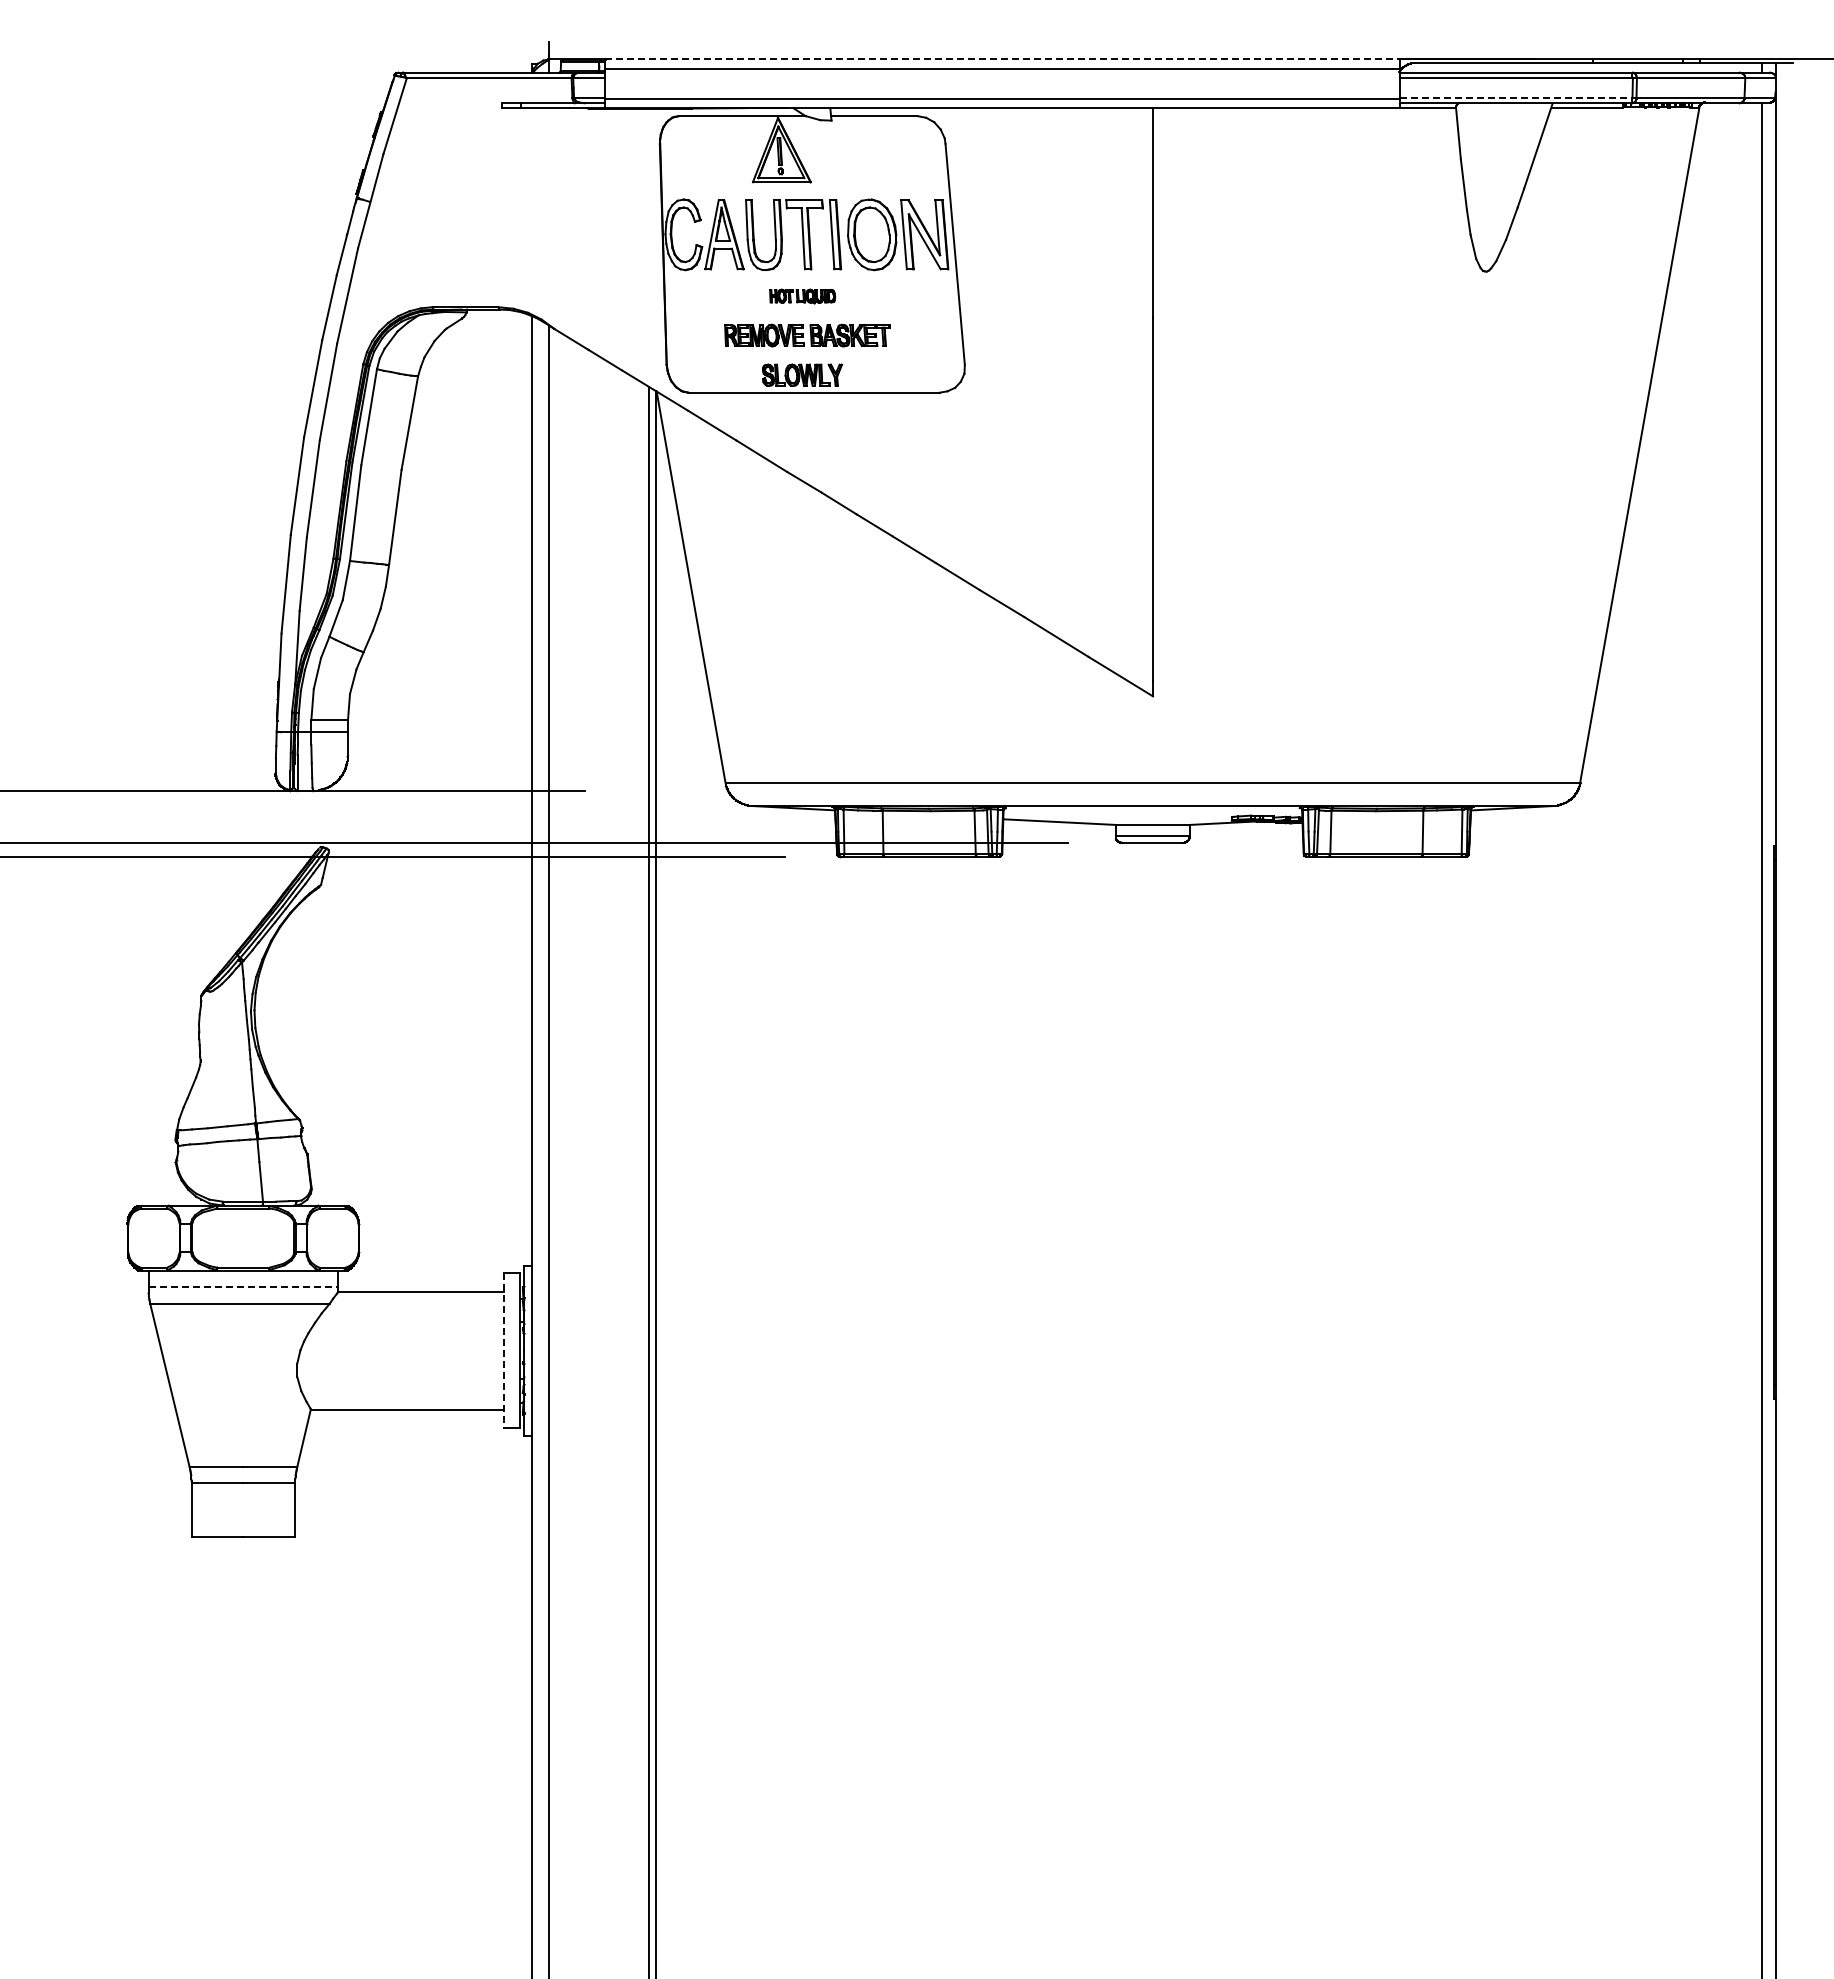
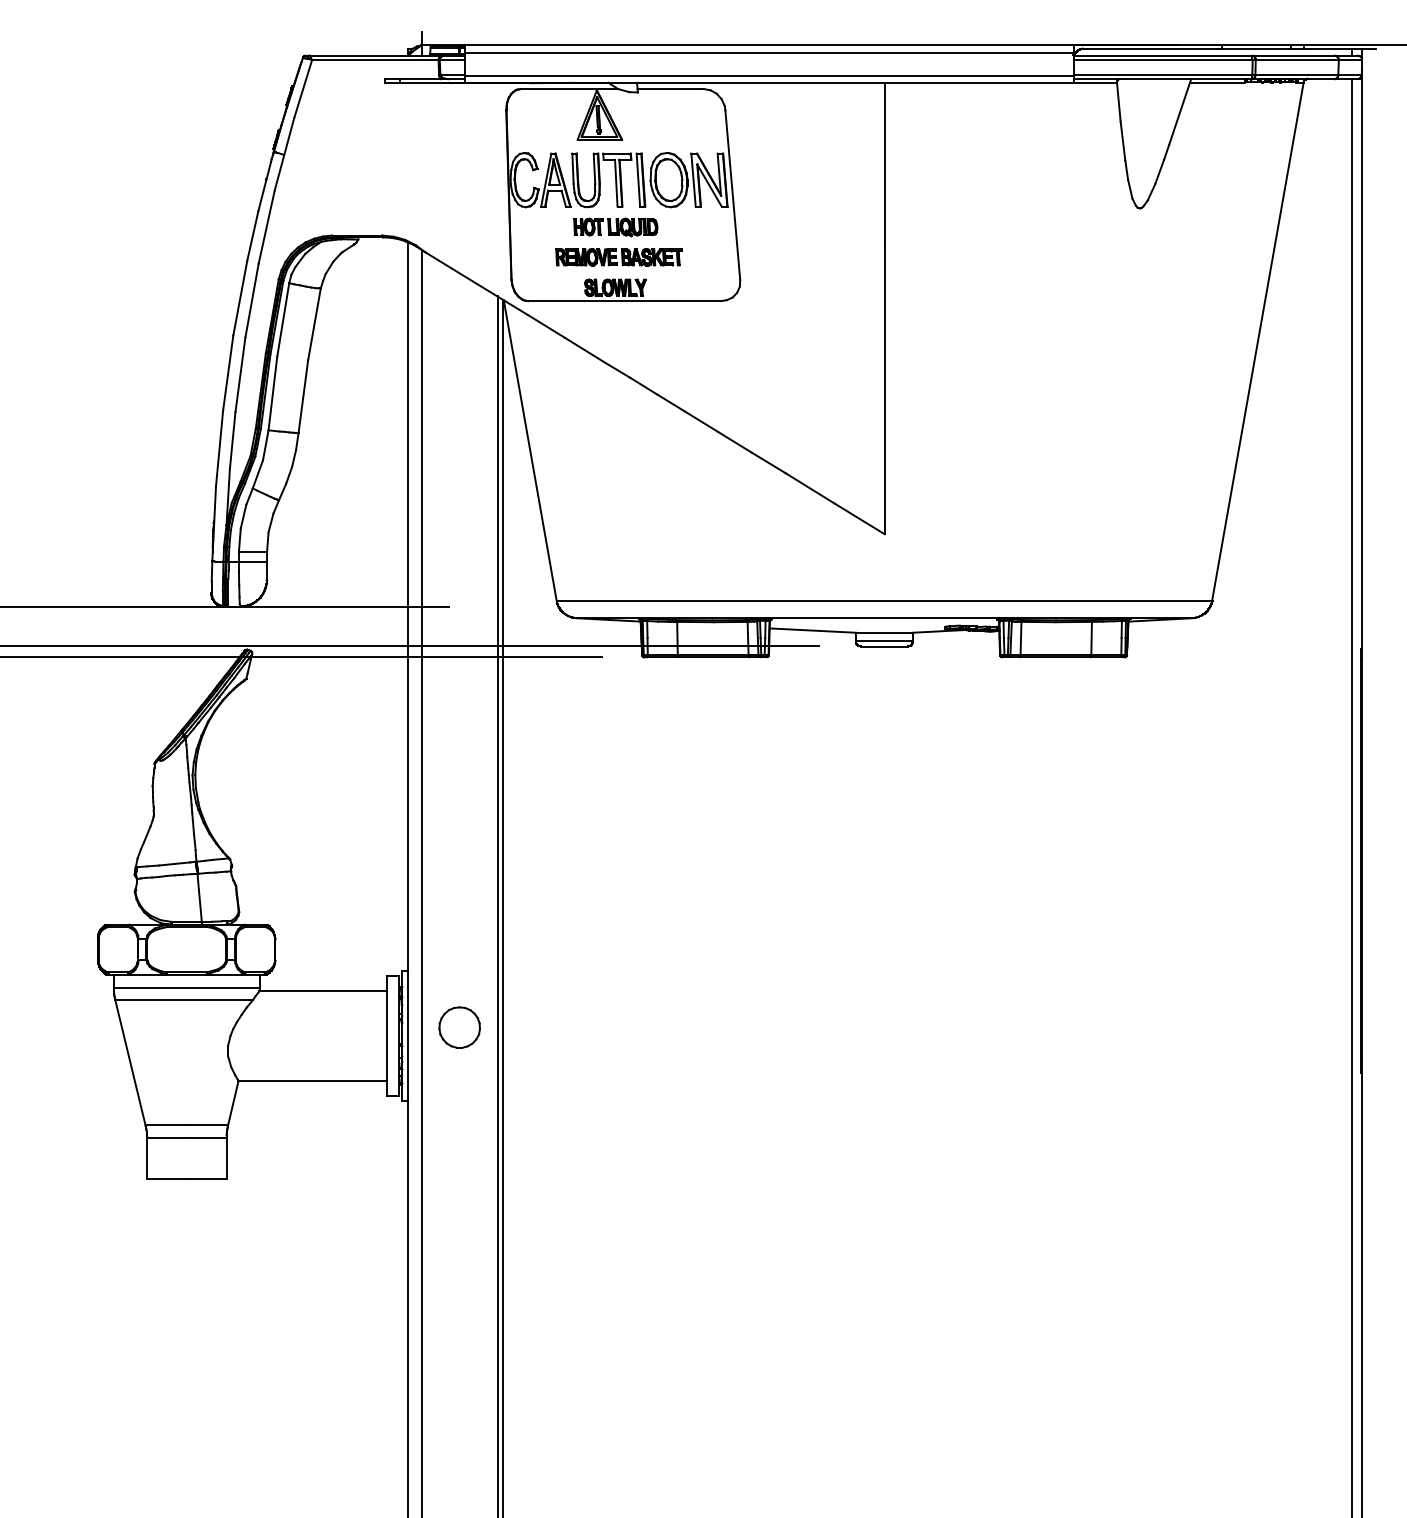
line: (1003, 59) -> (769, 45), dashed -> solid
line: (1516, 97) -> (1163, 74), dashed -> solid
part: (802, 296) -> (615, 227), size x1.67
line: (243, 1287) -> (186, 987), dashed -> solid
part: (598, 1339) -> (459, 1027), added
line: (503, 1350) -> (386, 1035), dashed -> solid

